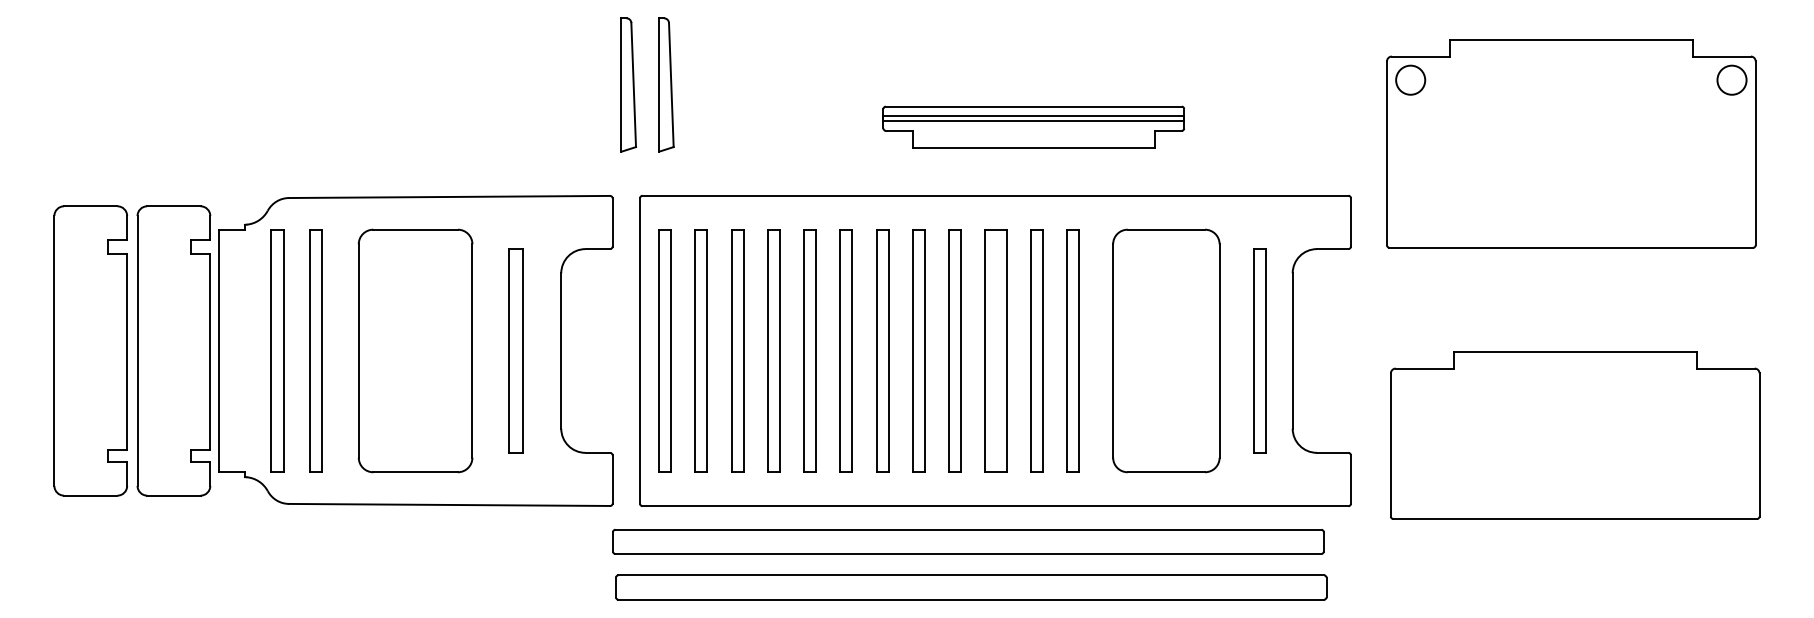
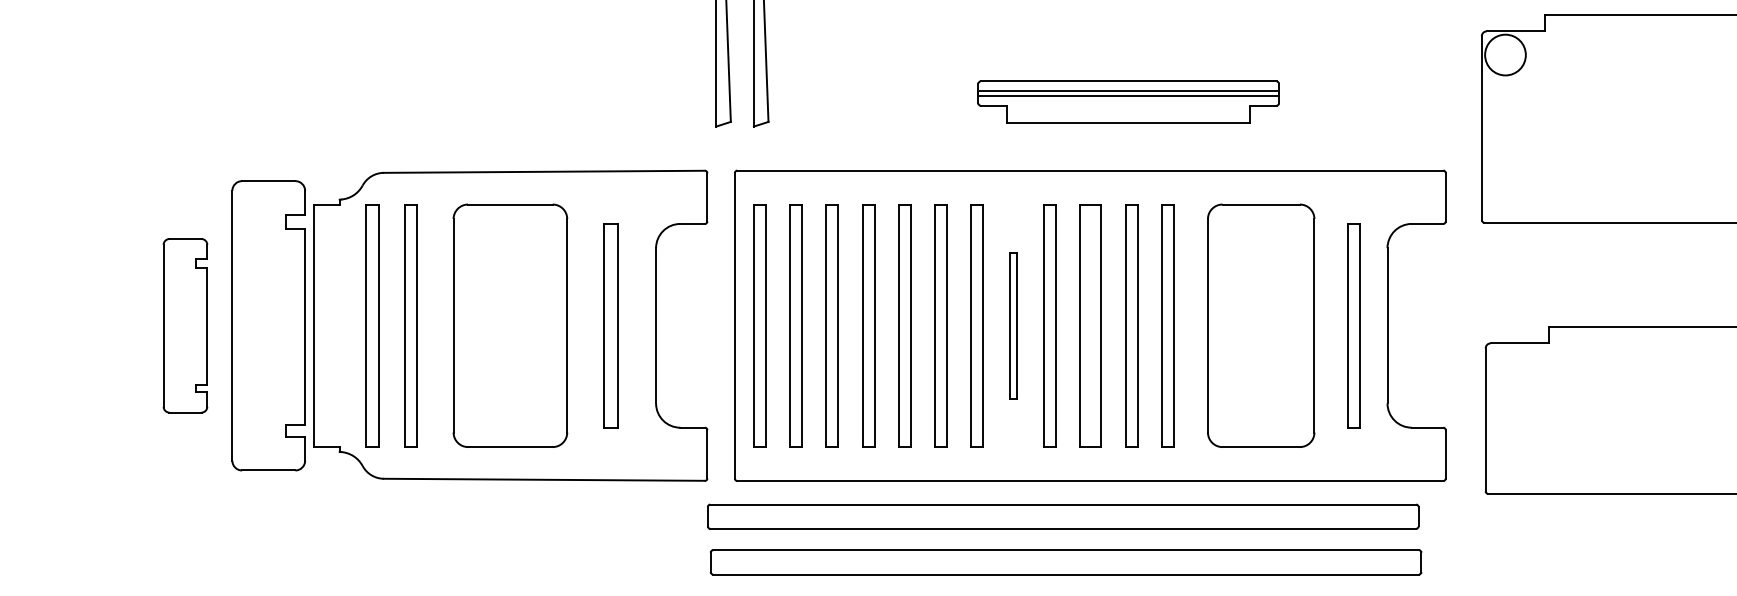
circle: (1410, 79) -> (1505, 54), size x1.4
part: (90, 350) -> (185, 325), size x0.6
part: (918, 350) -> (1013, 325), size x0.6

